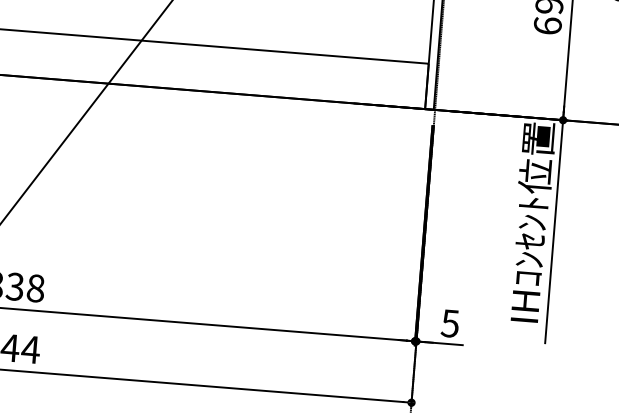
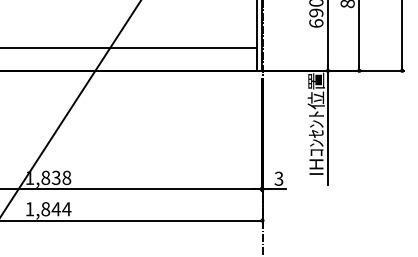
text: (451, 323) -> (279, 178), 5 -> 3

